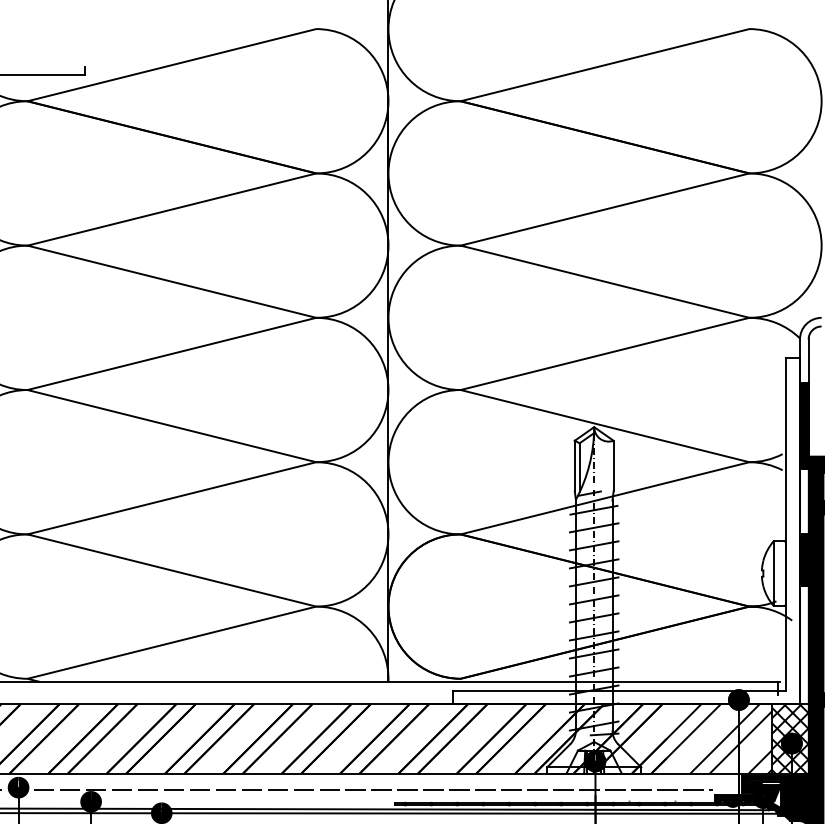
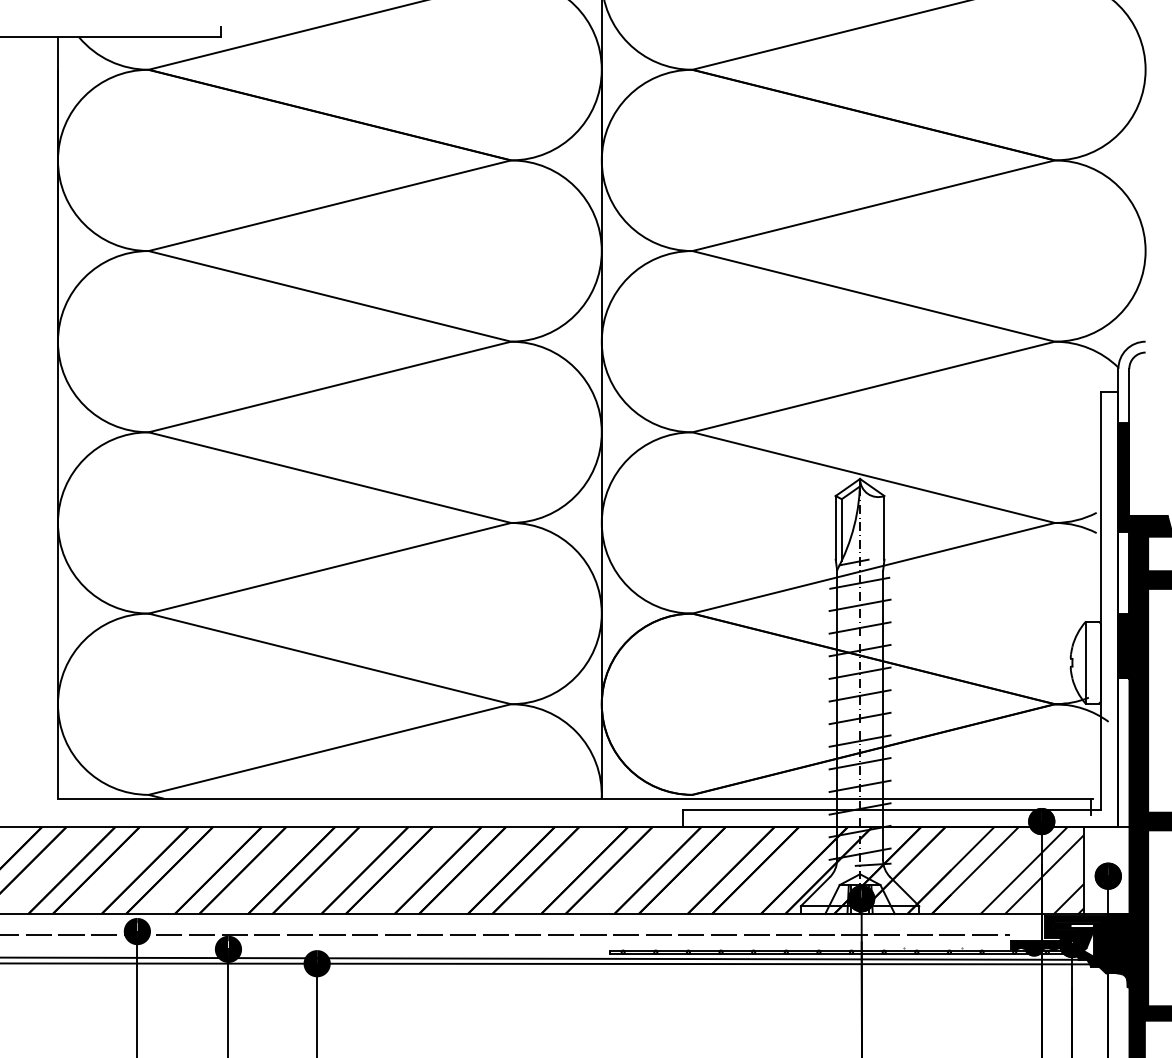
hatch: (790, 739) -> (1106, 870), removed

